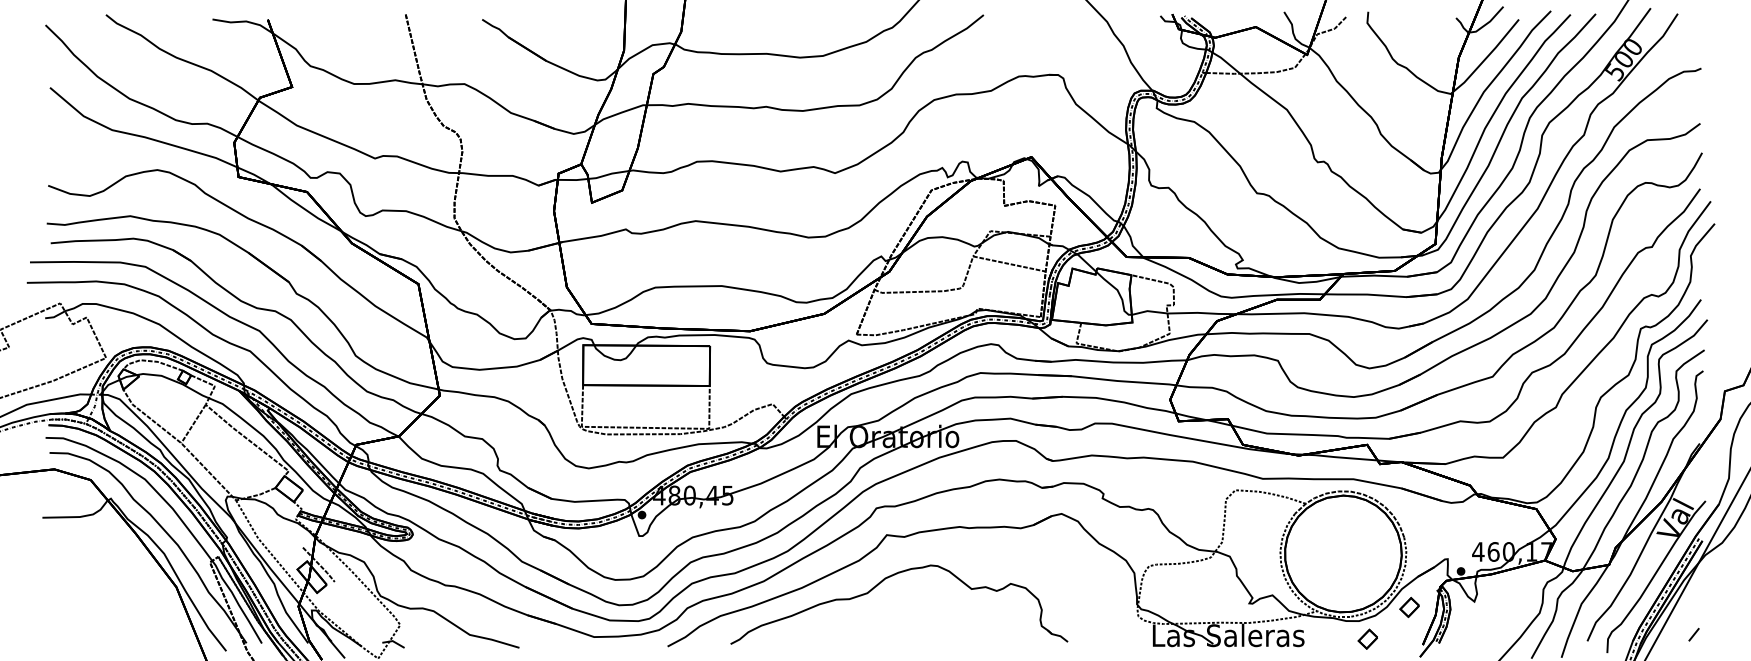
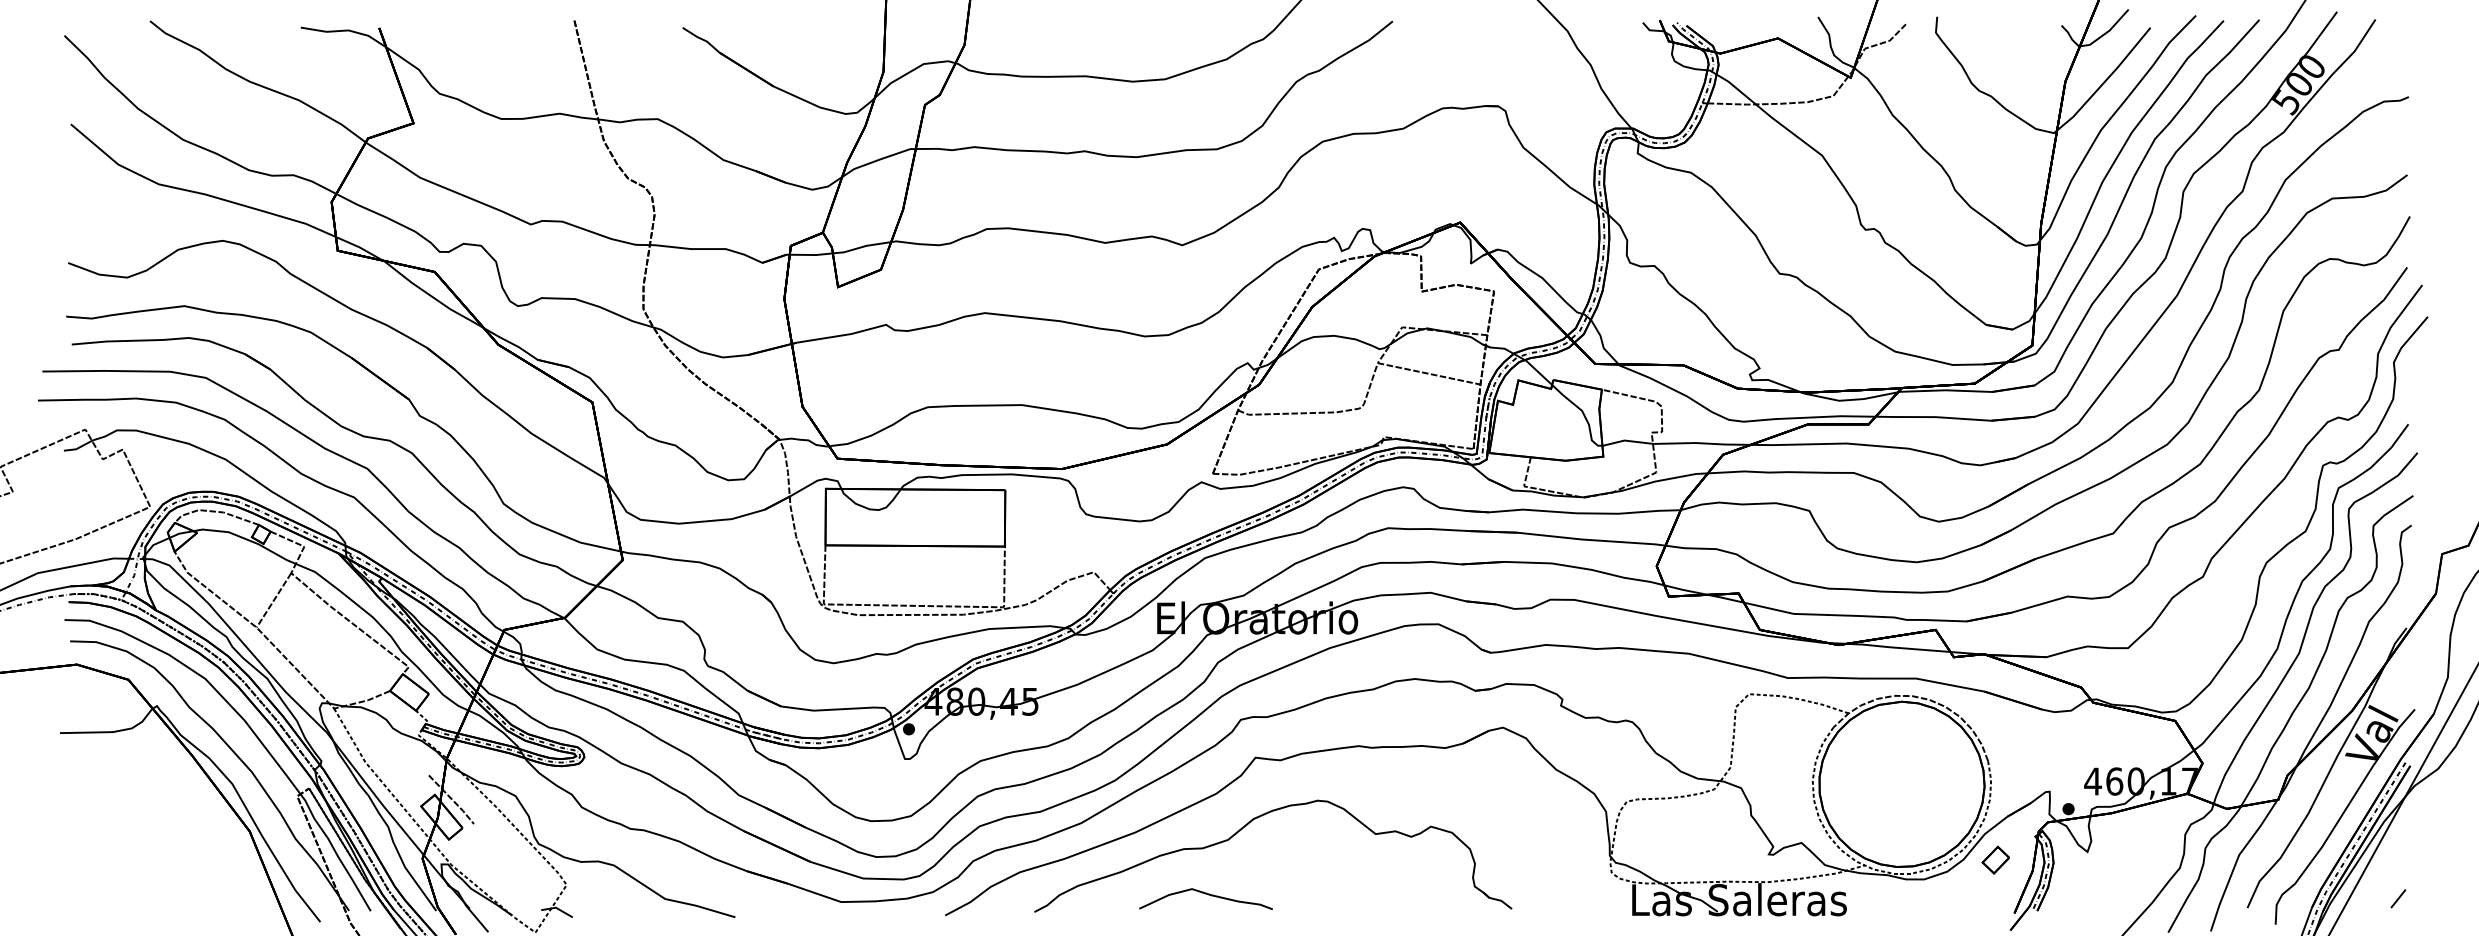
curve: (851, 631) -> (1205, 894), added
part: (1367, 638) -> (1936, 904), removed

